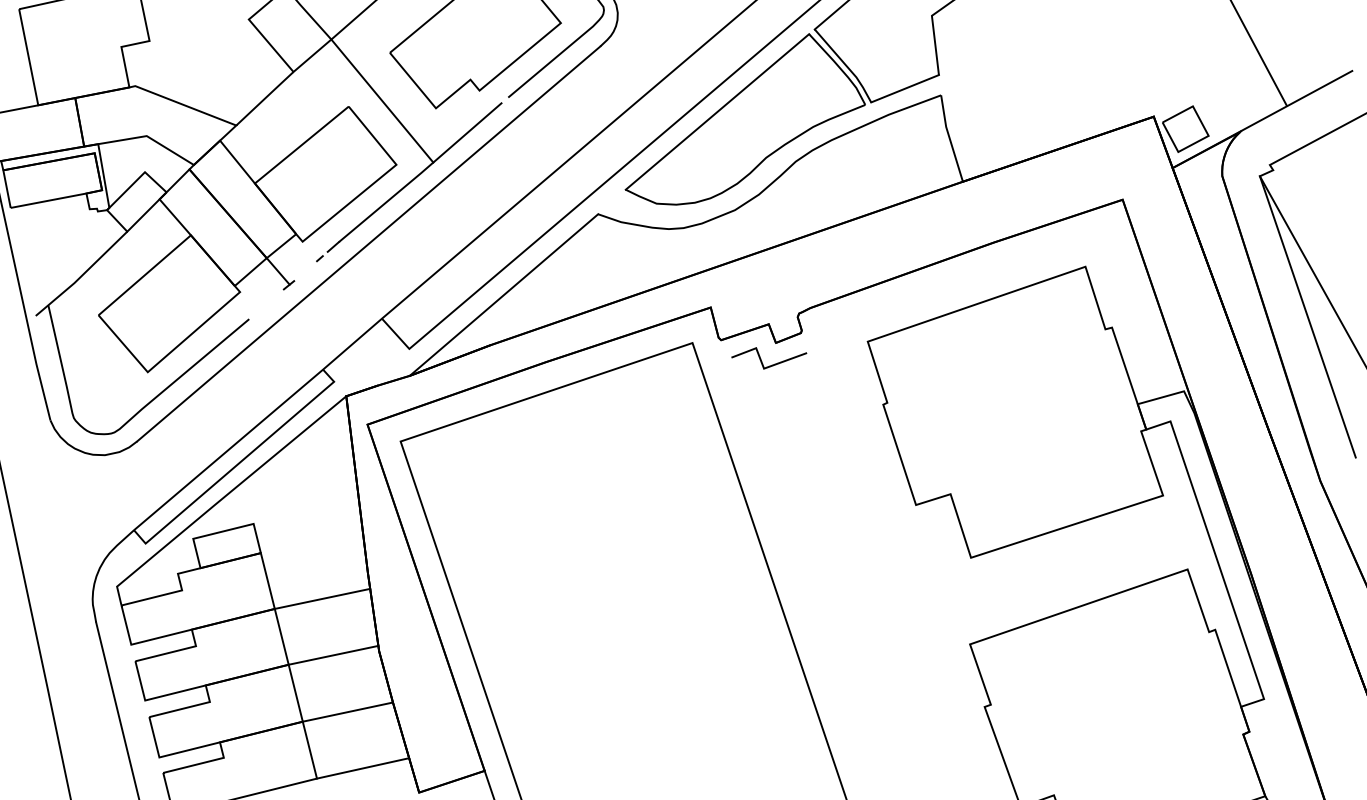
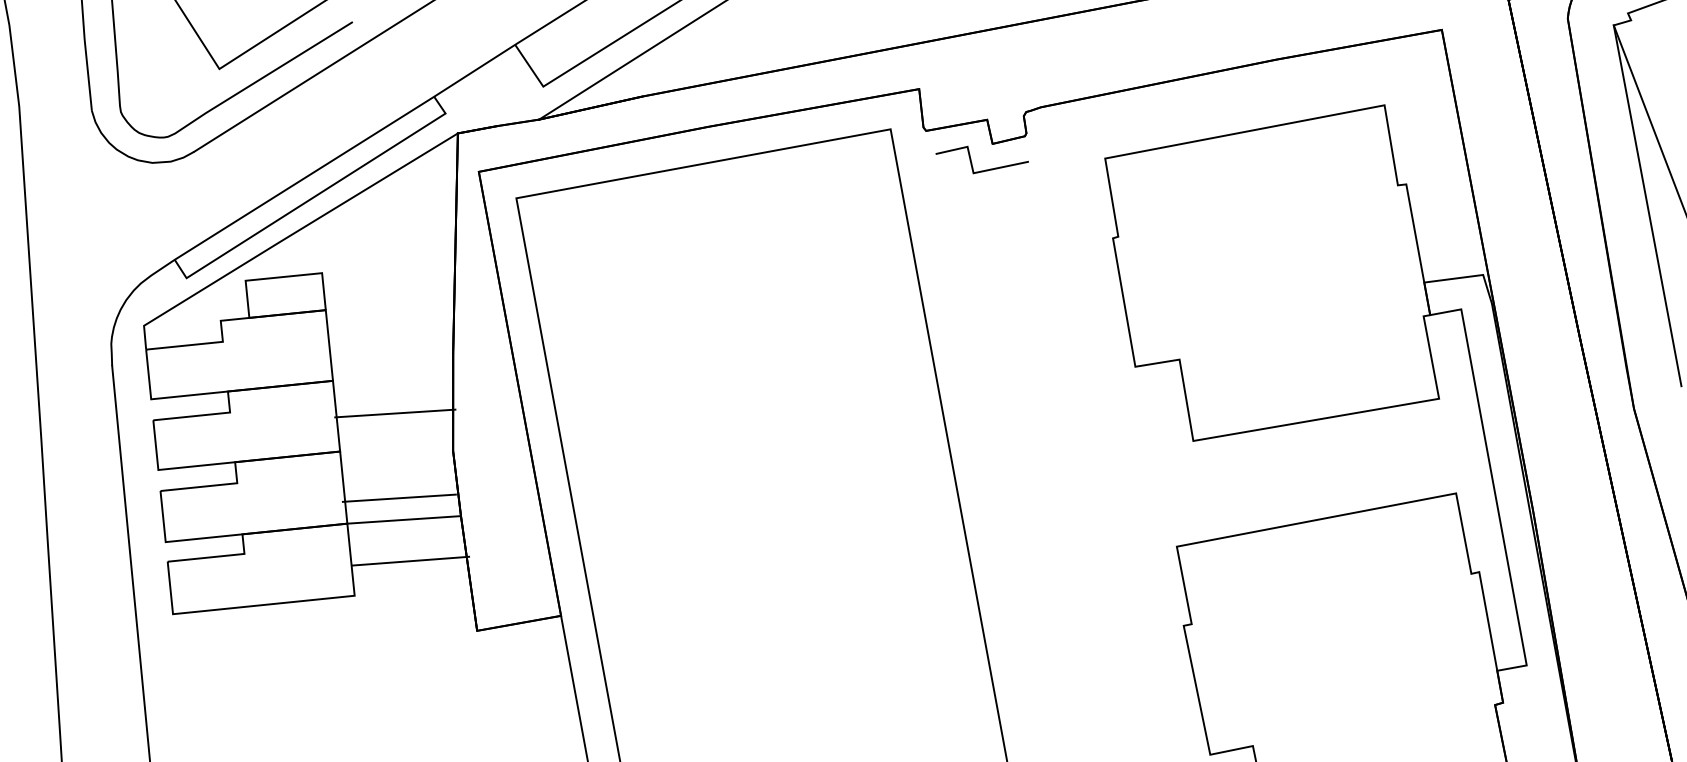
line: (322, 598) -> (395, 413), moved
line: (333, 654) -> (399, 497), moved
line: (362, 768) -> (410, 561), moved

